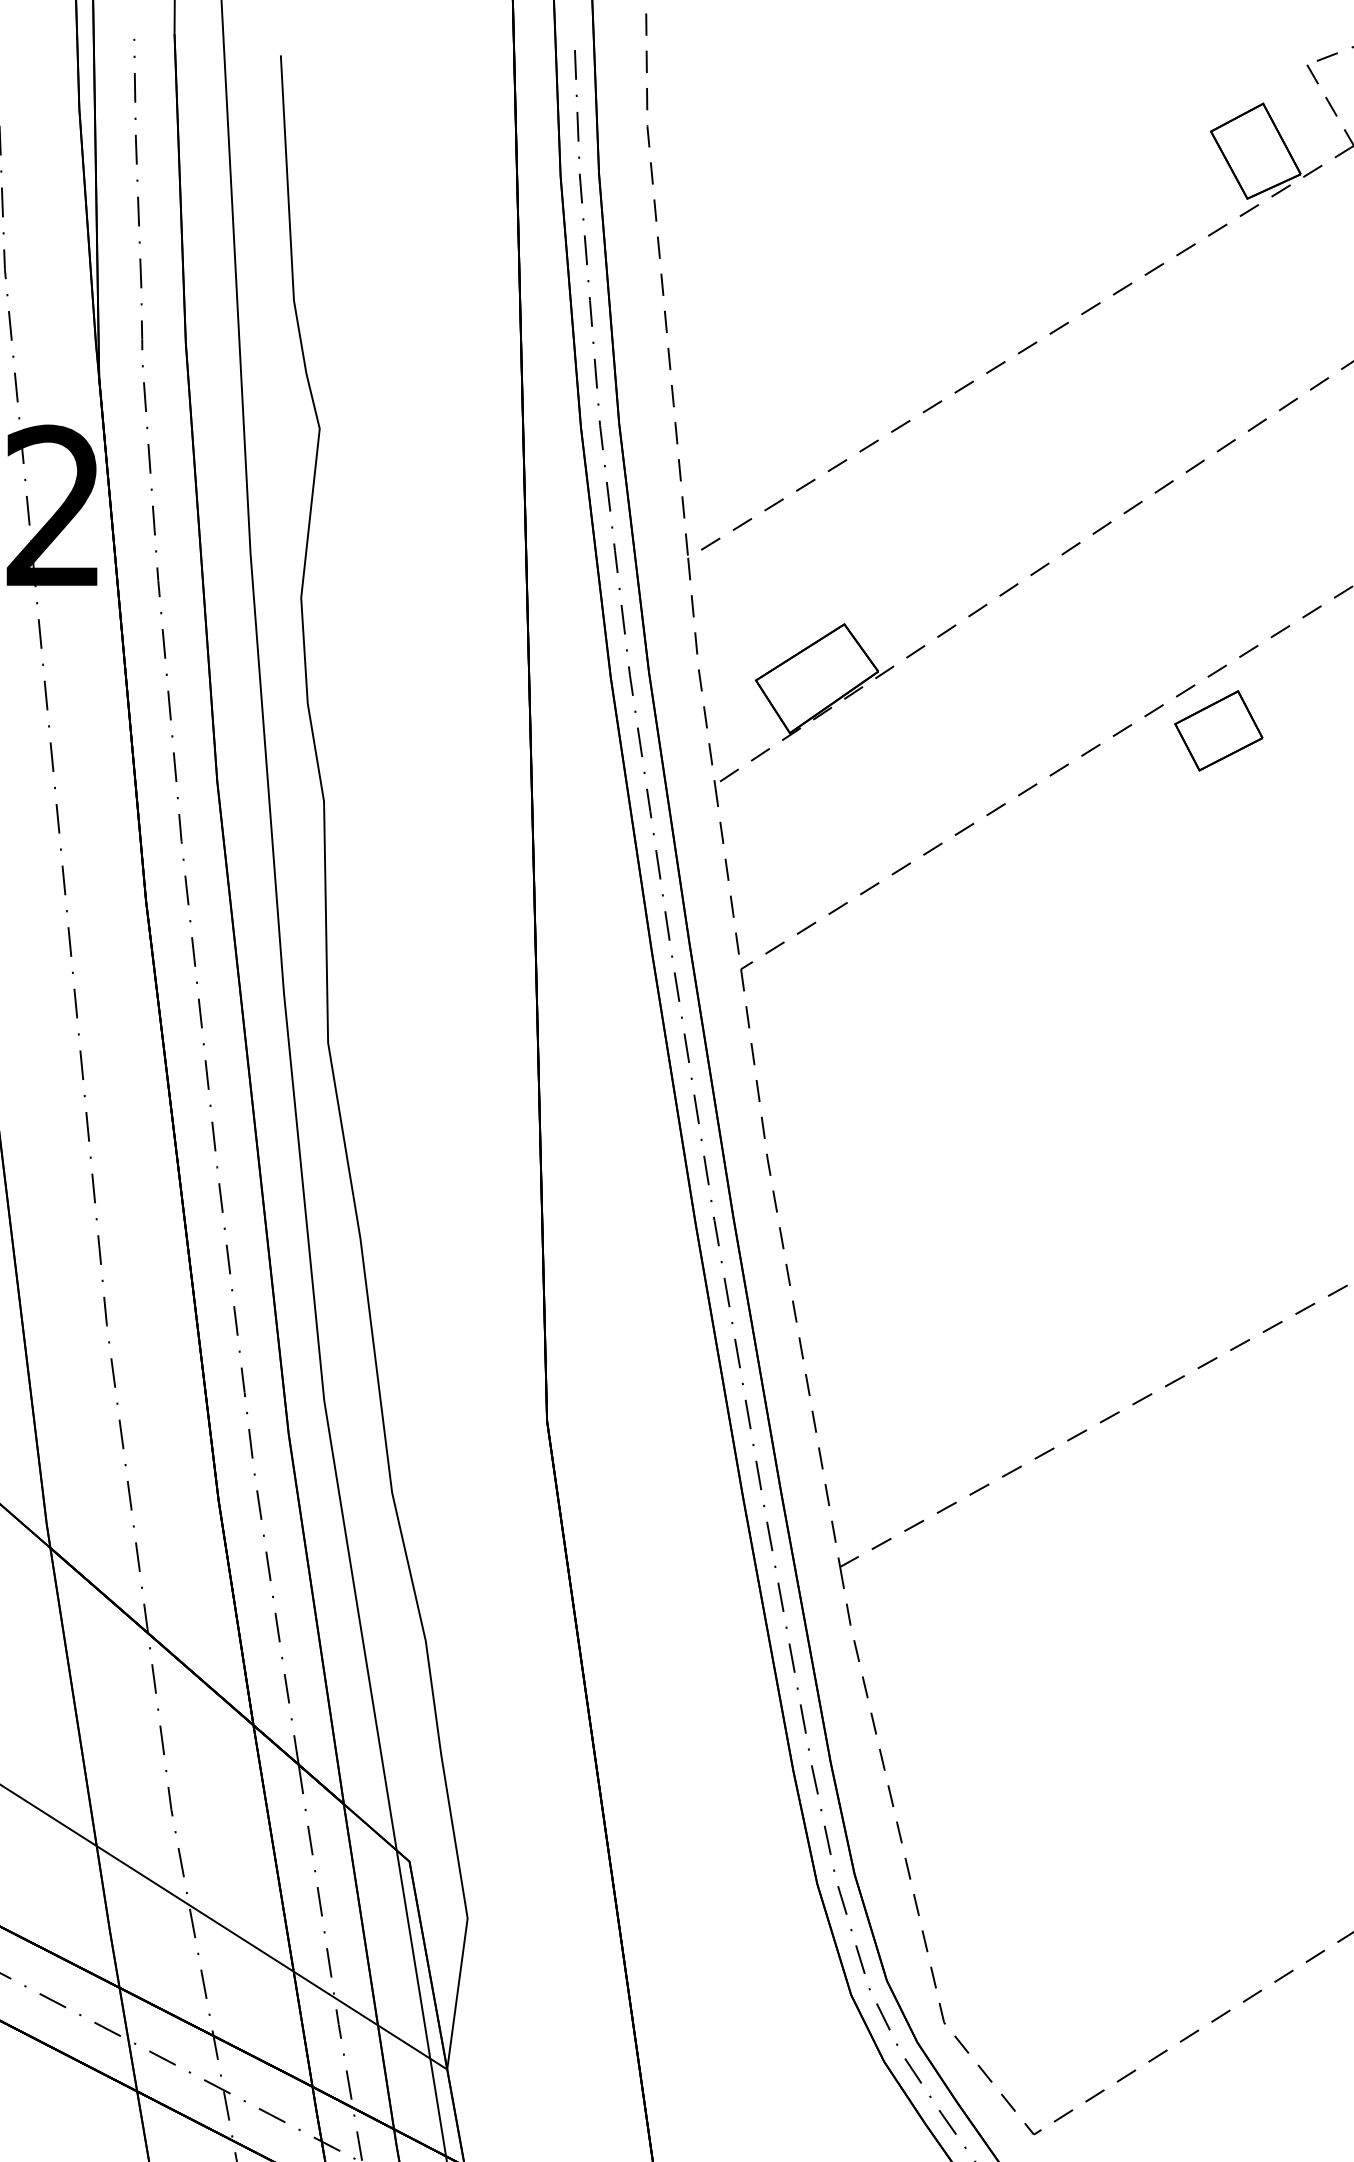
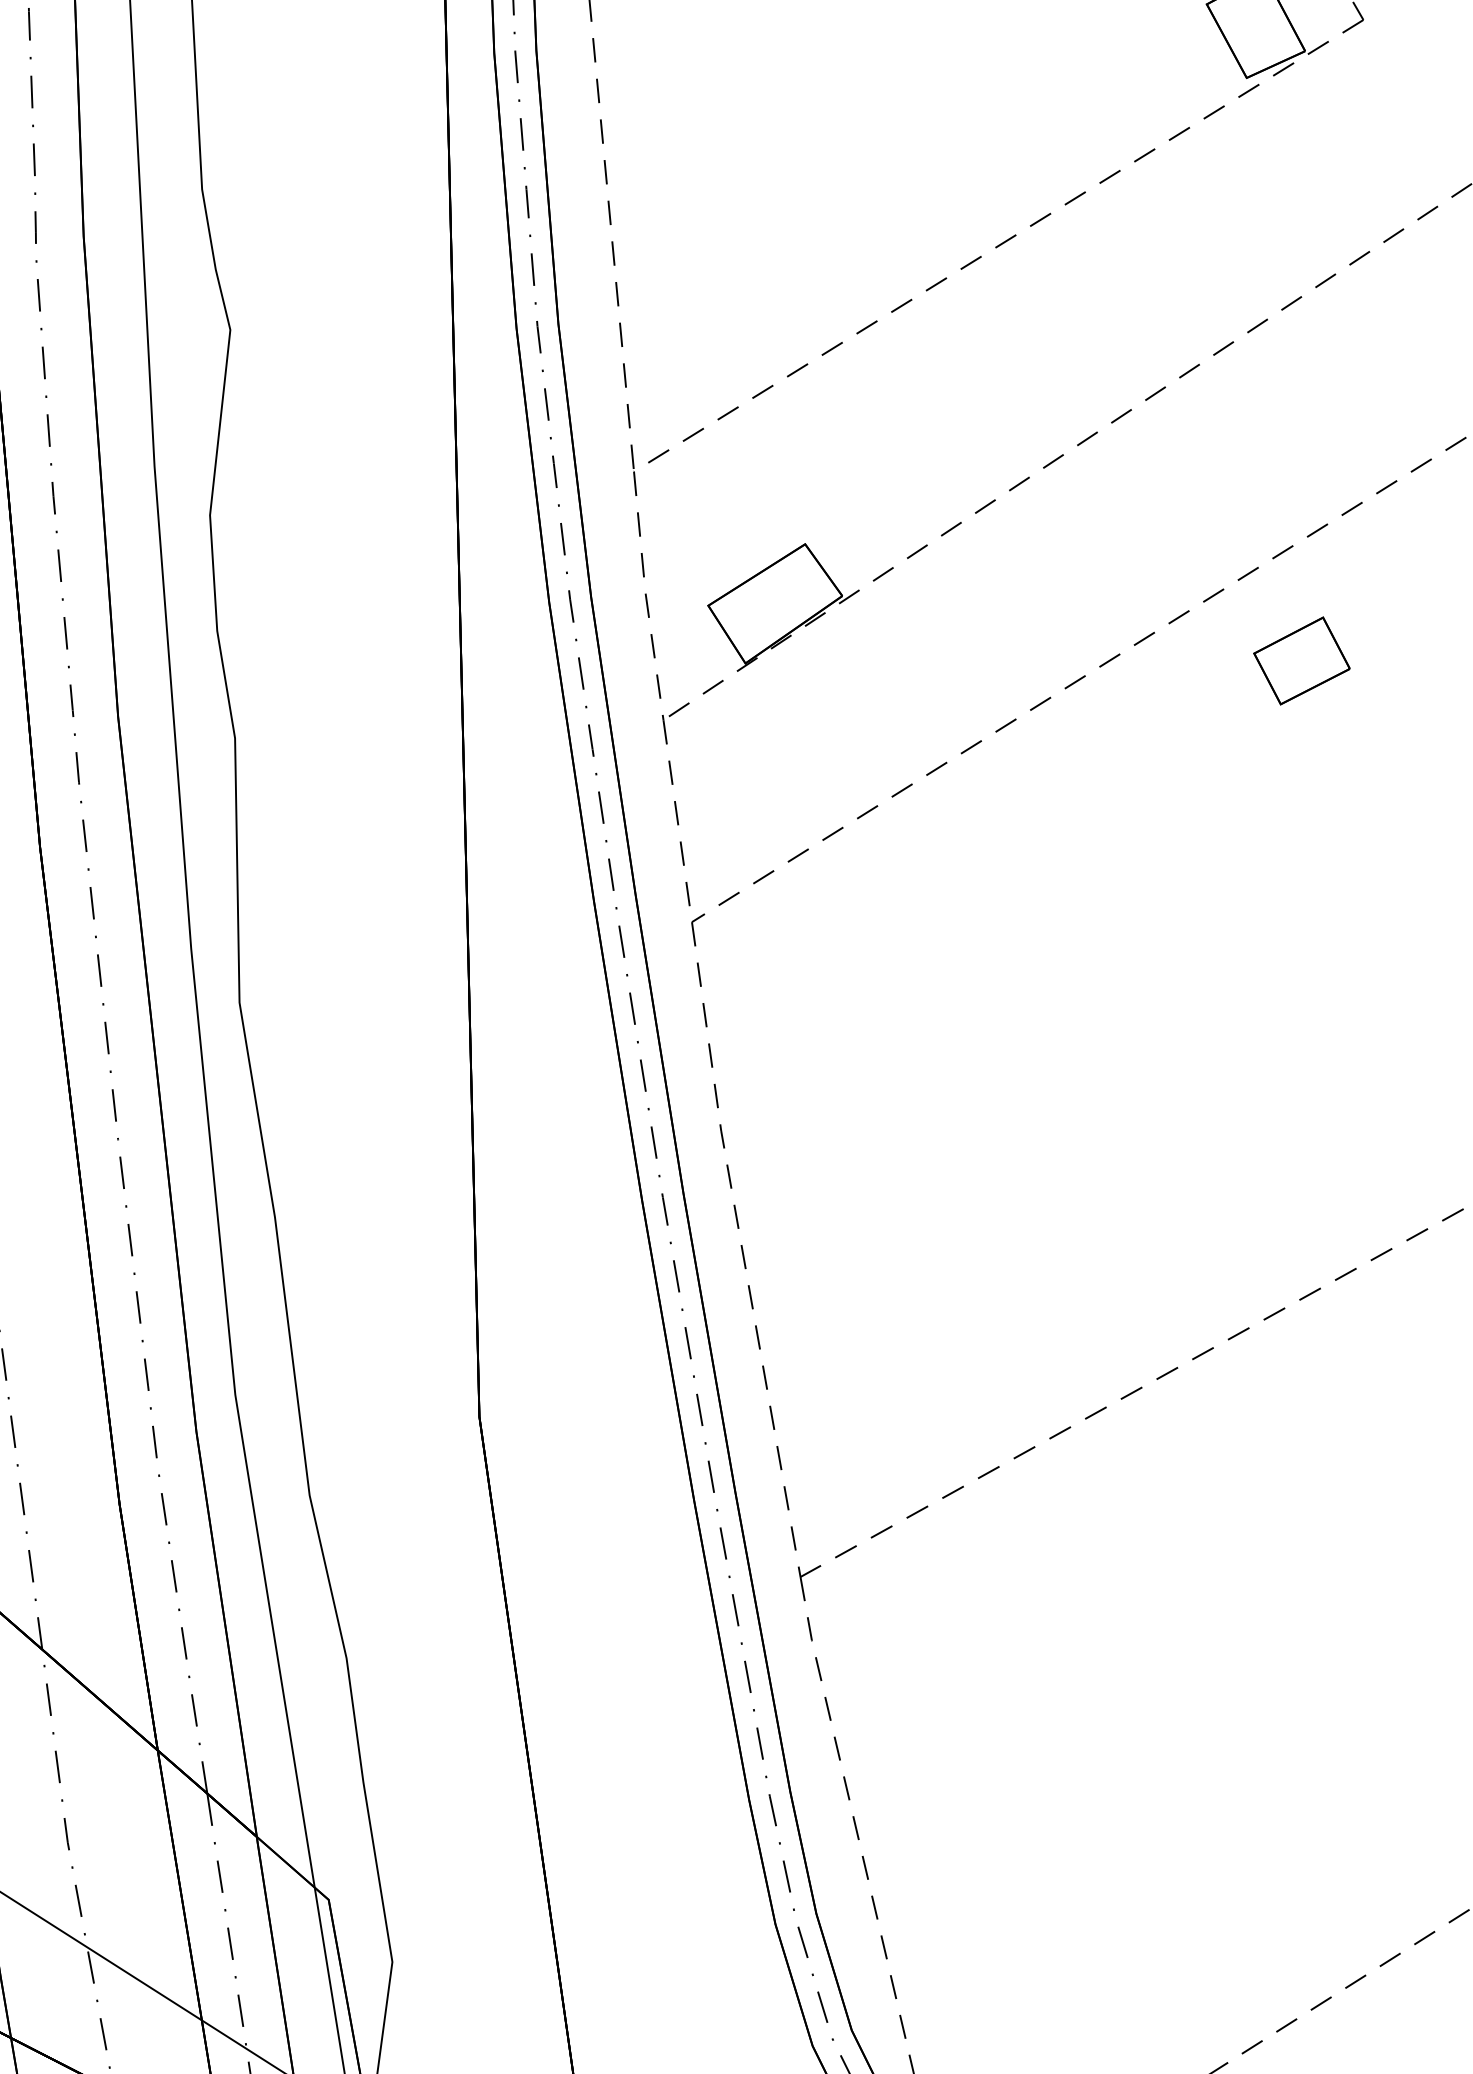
part: (1218, 730) -> (1301, 660), moved

